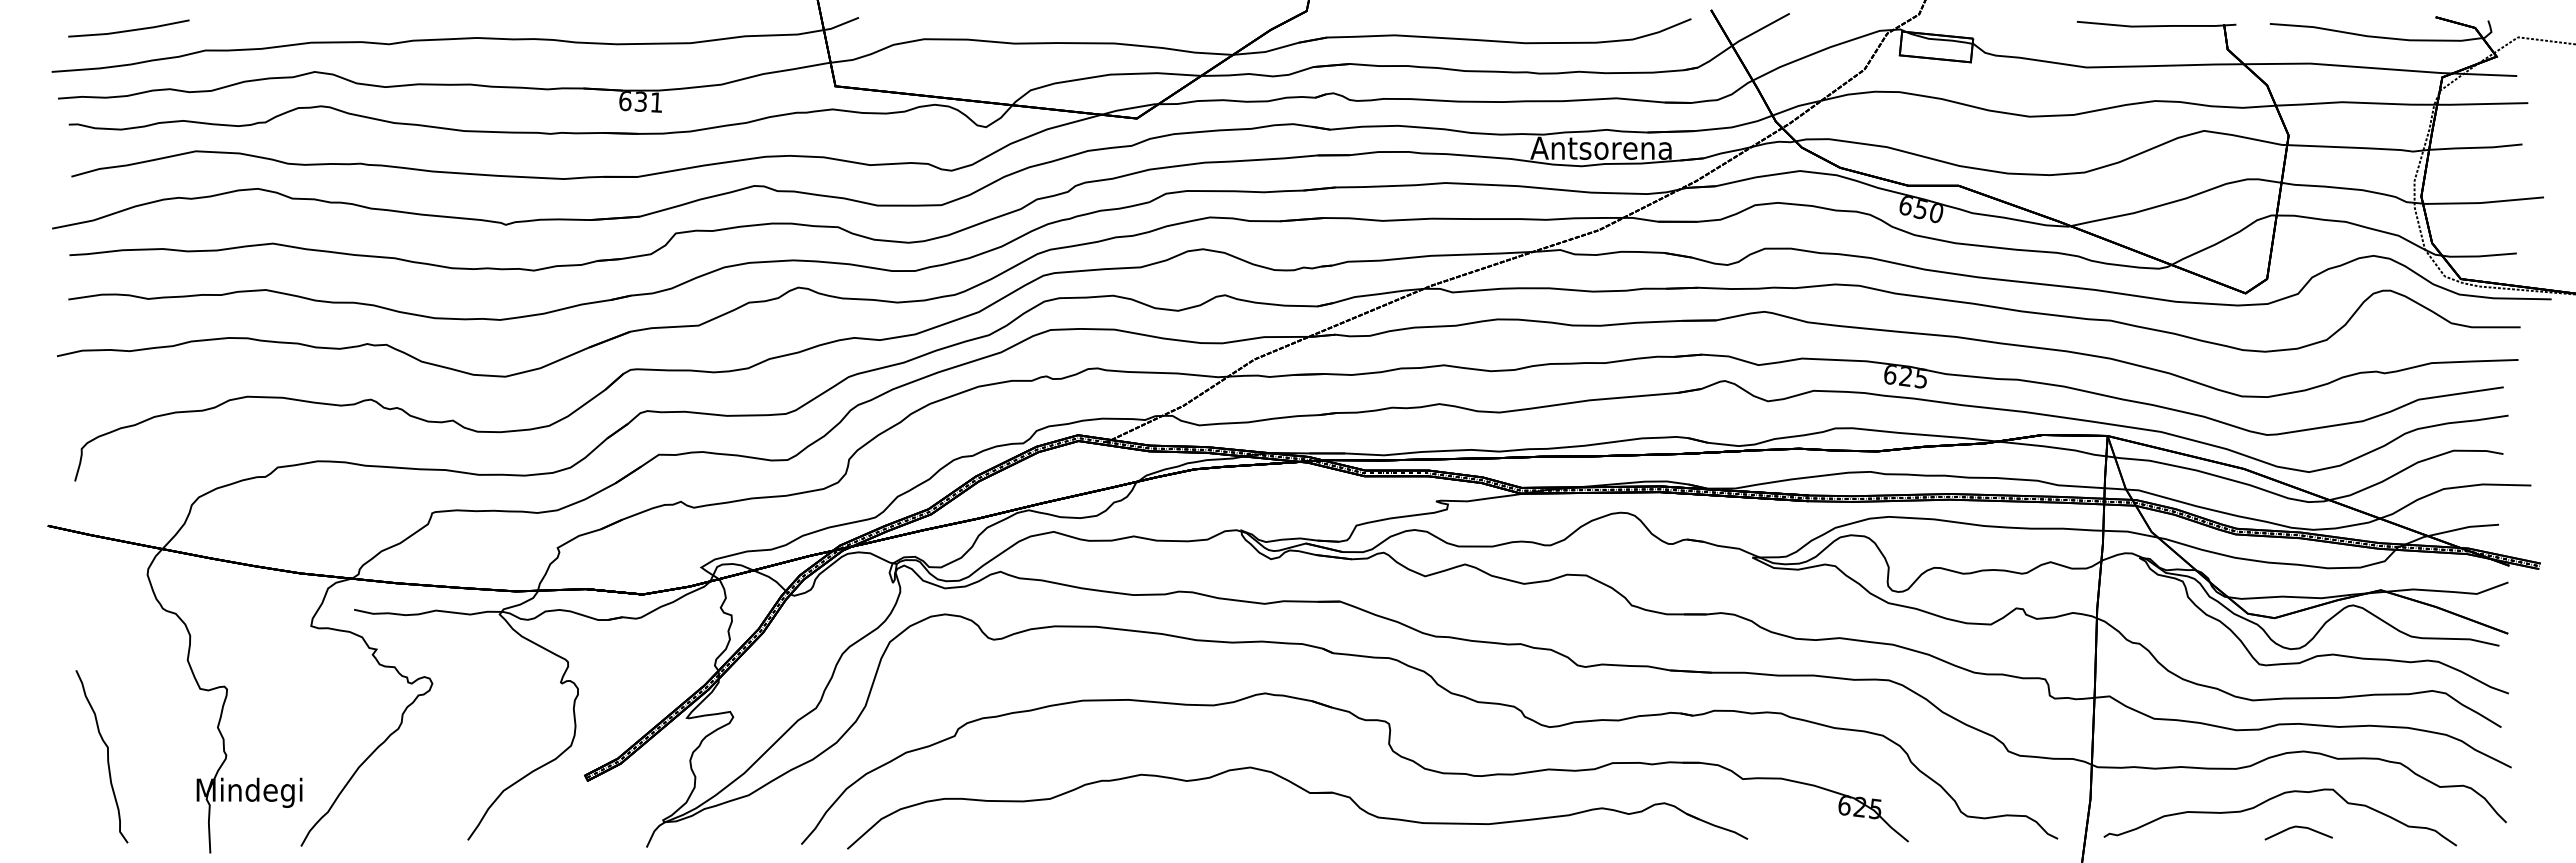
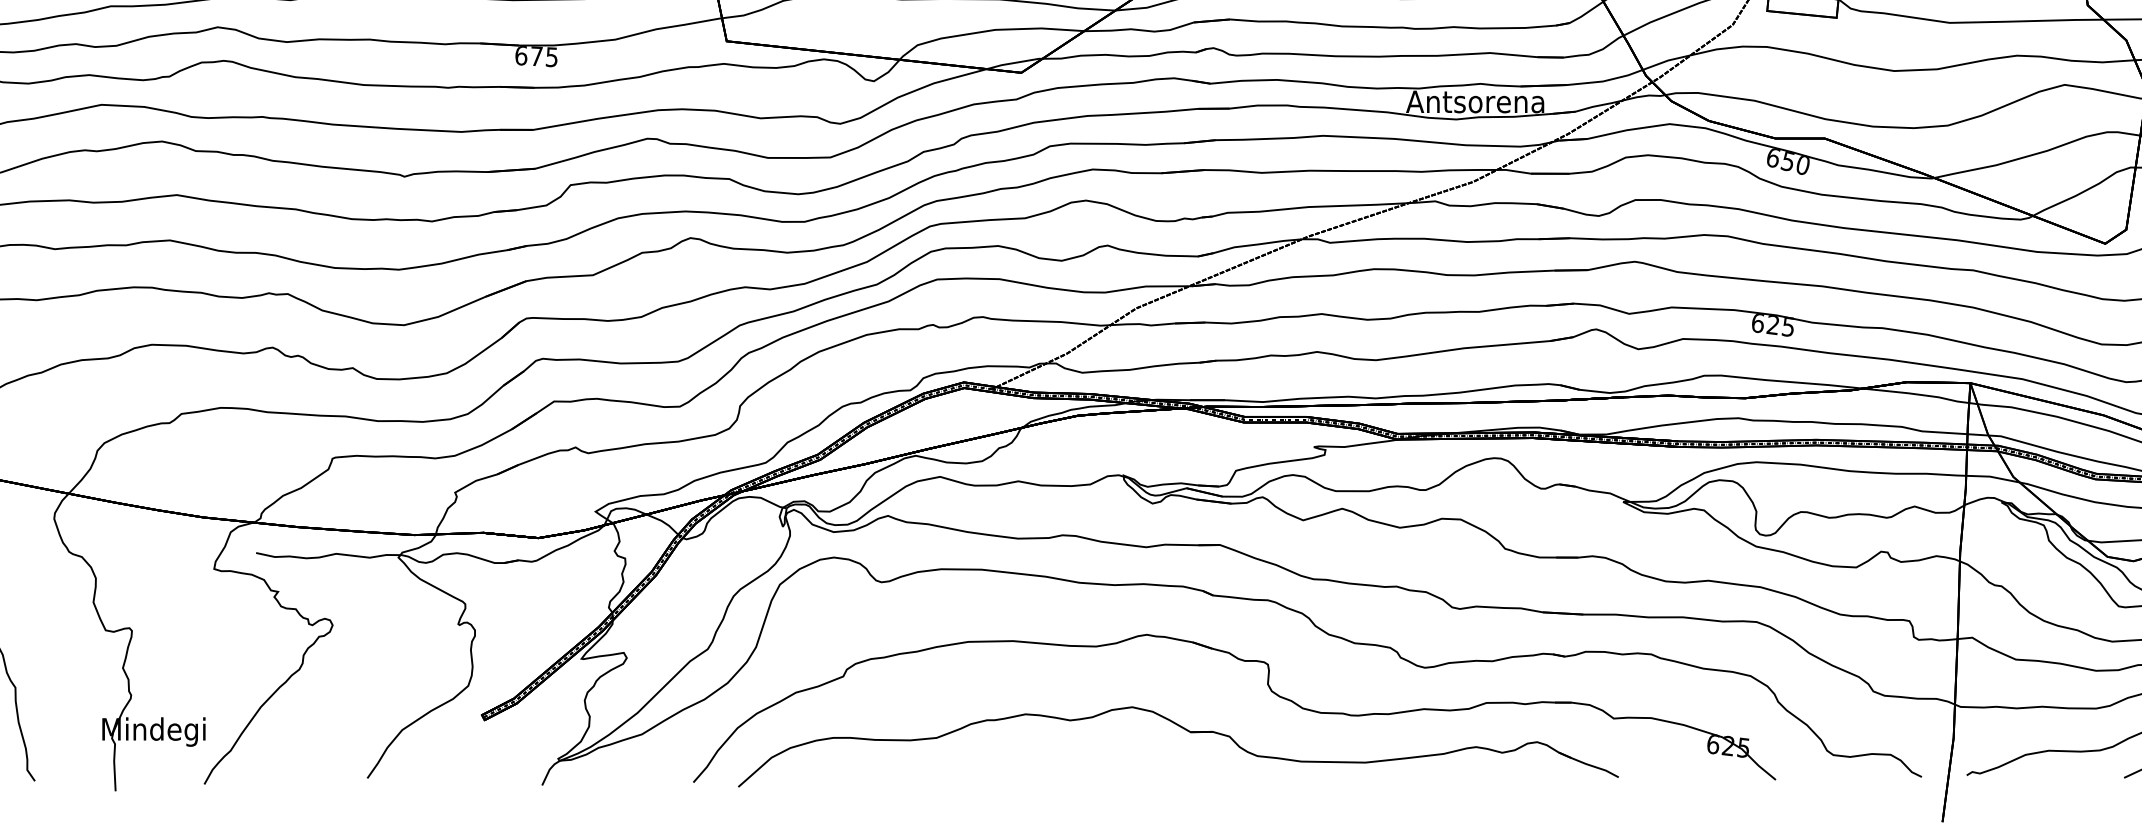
text: (648, 101) -> (543, 56), 631 -> 675

